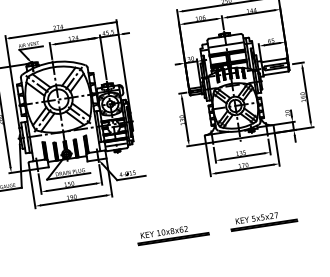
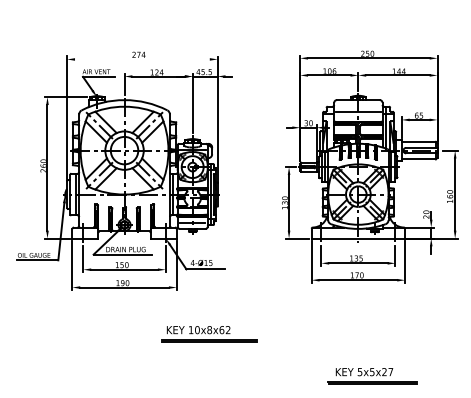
line: (62, 30) -> (144, 59), removed
part: (263, 220) -> (372, 376), moved
part: (172, 234) -> (209, 334), moved

